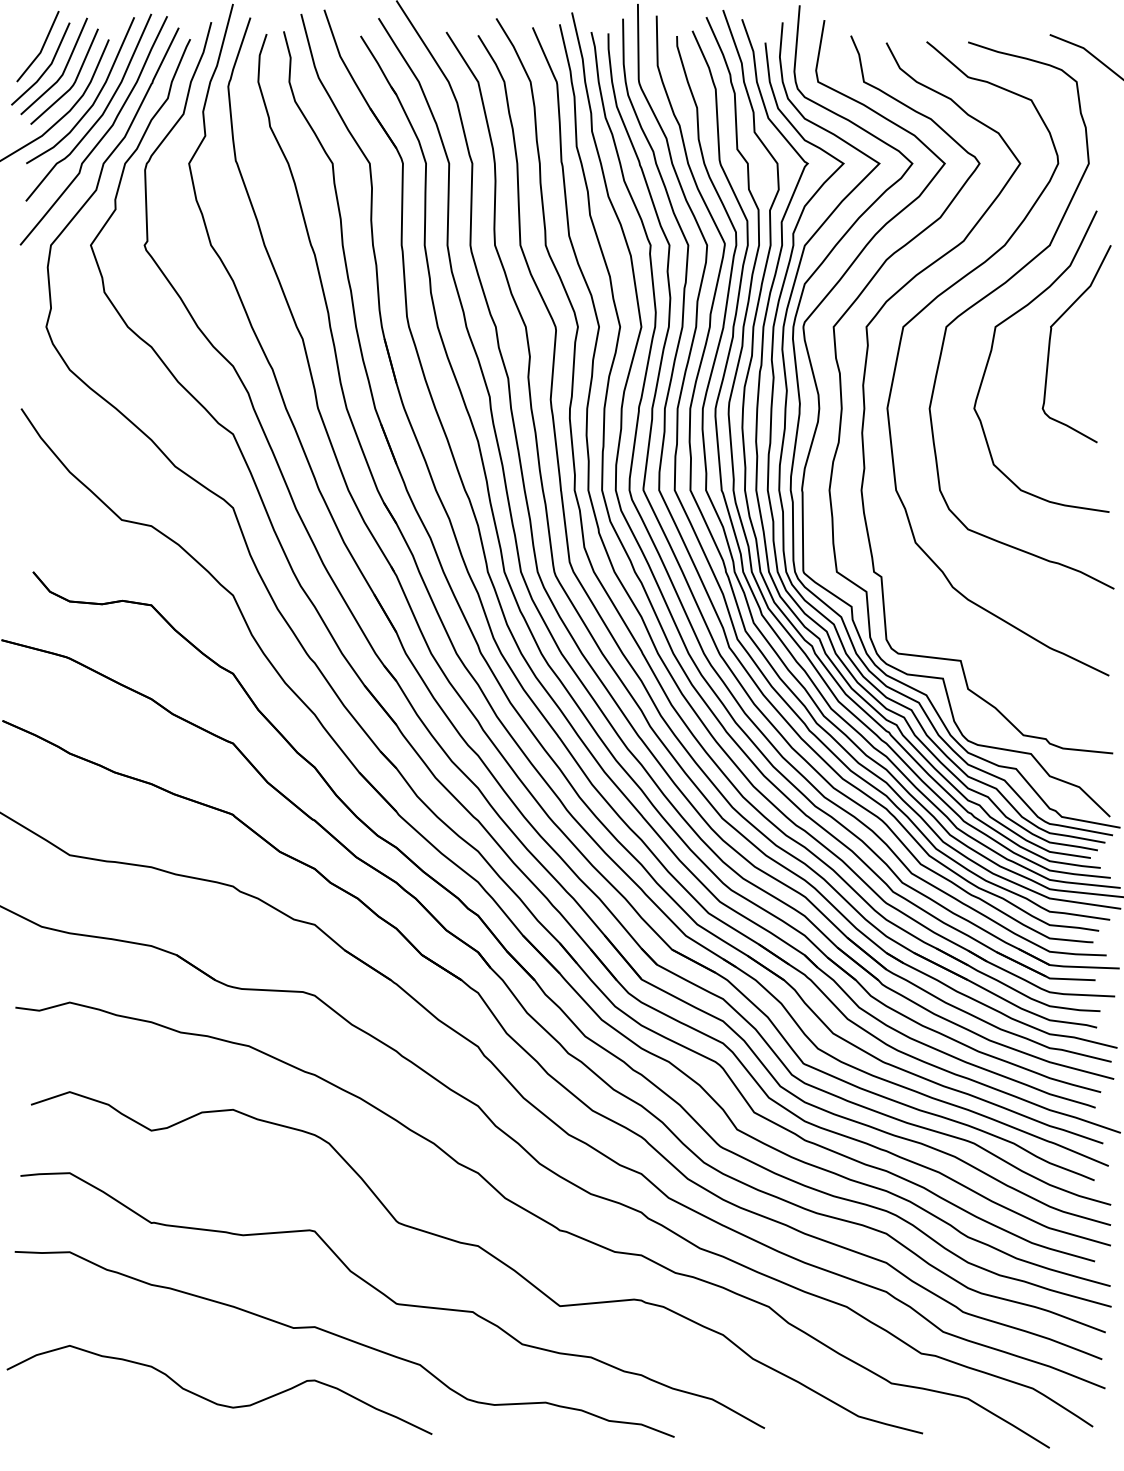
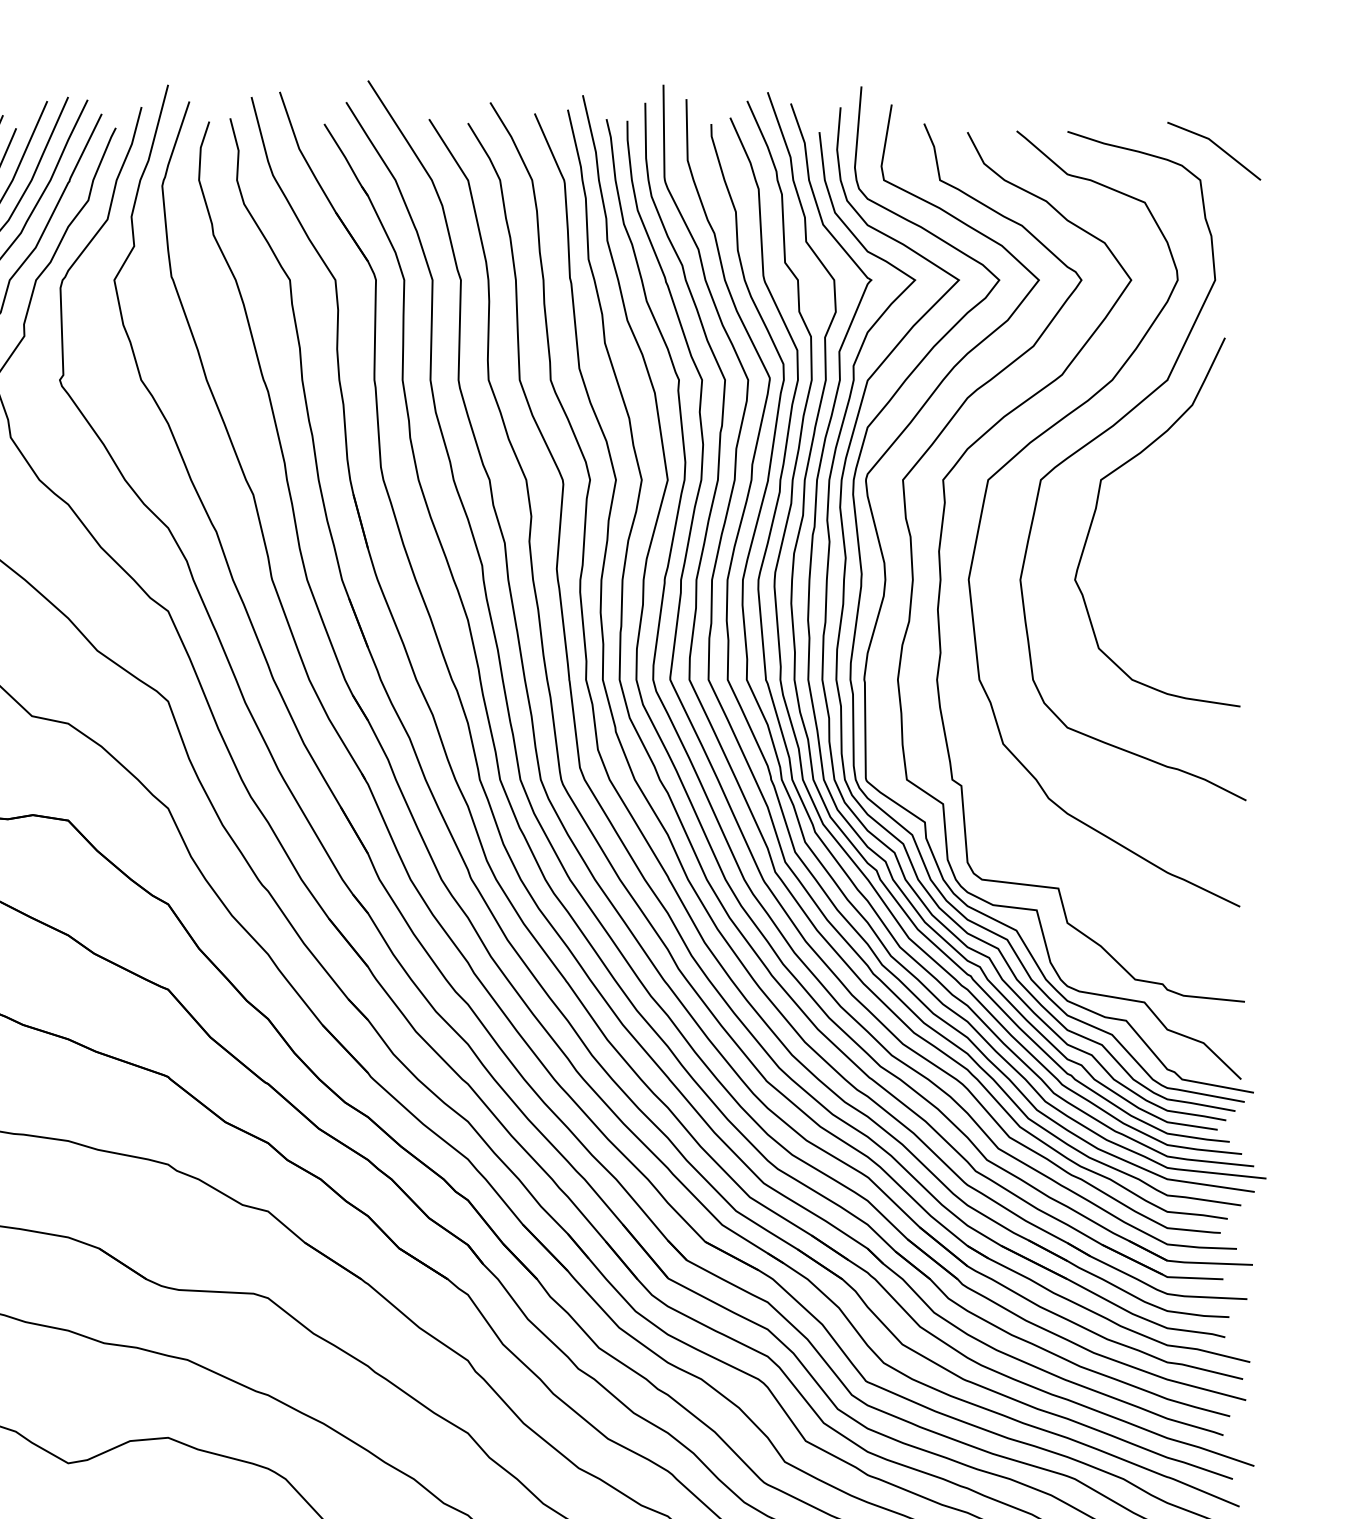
curve: (1050, 344) -> (1168, 501), removed

